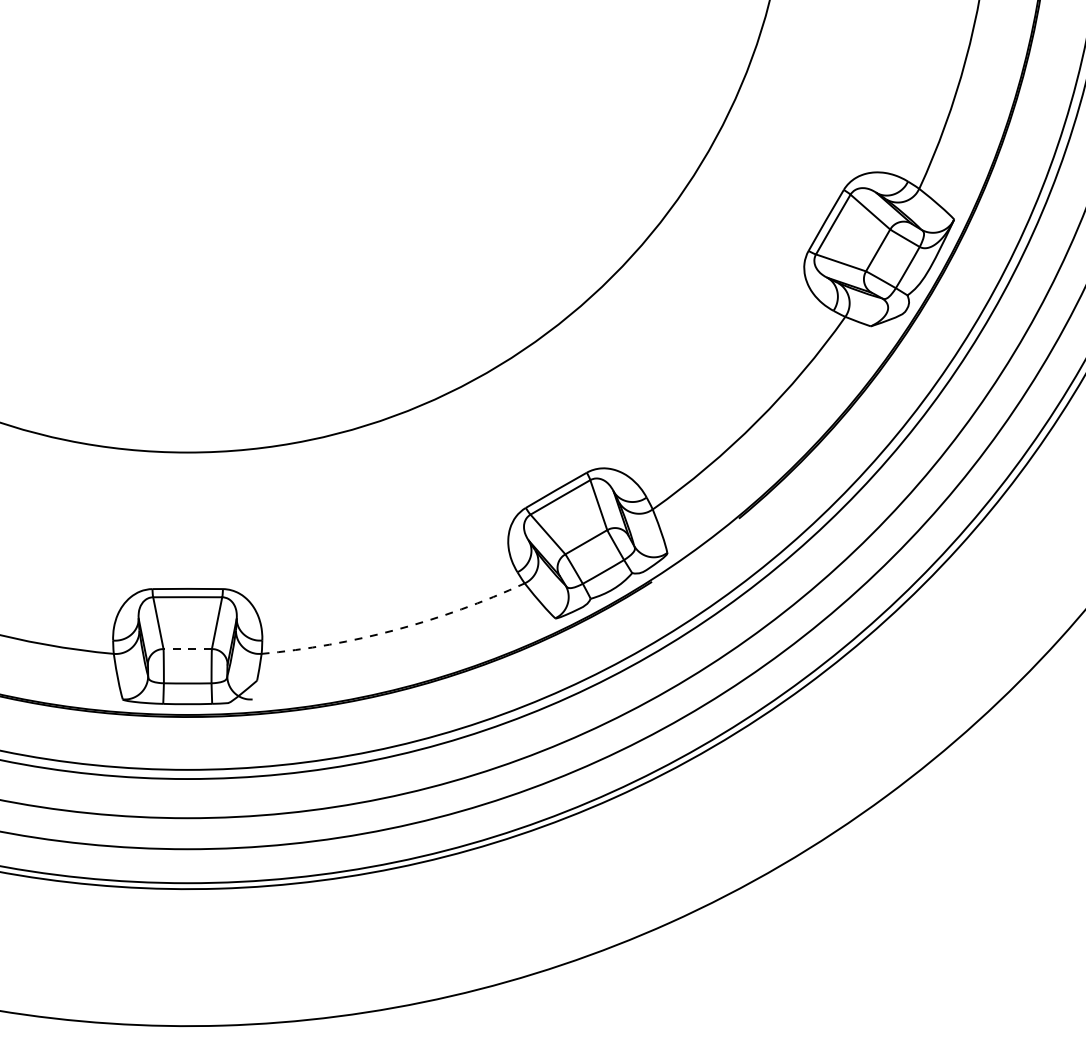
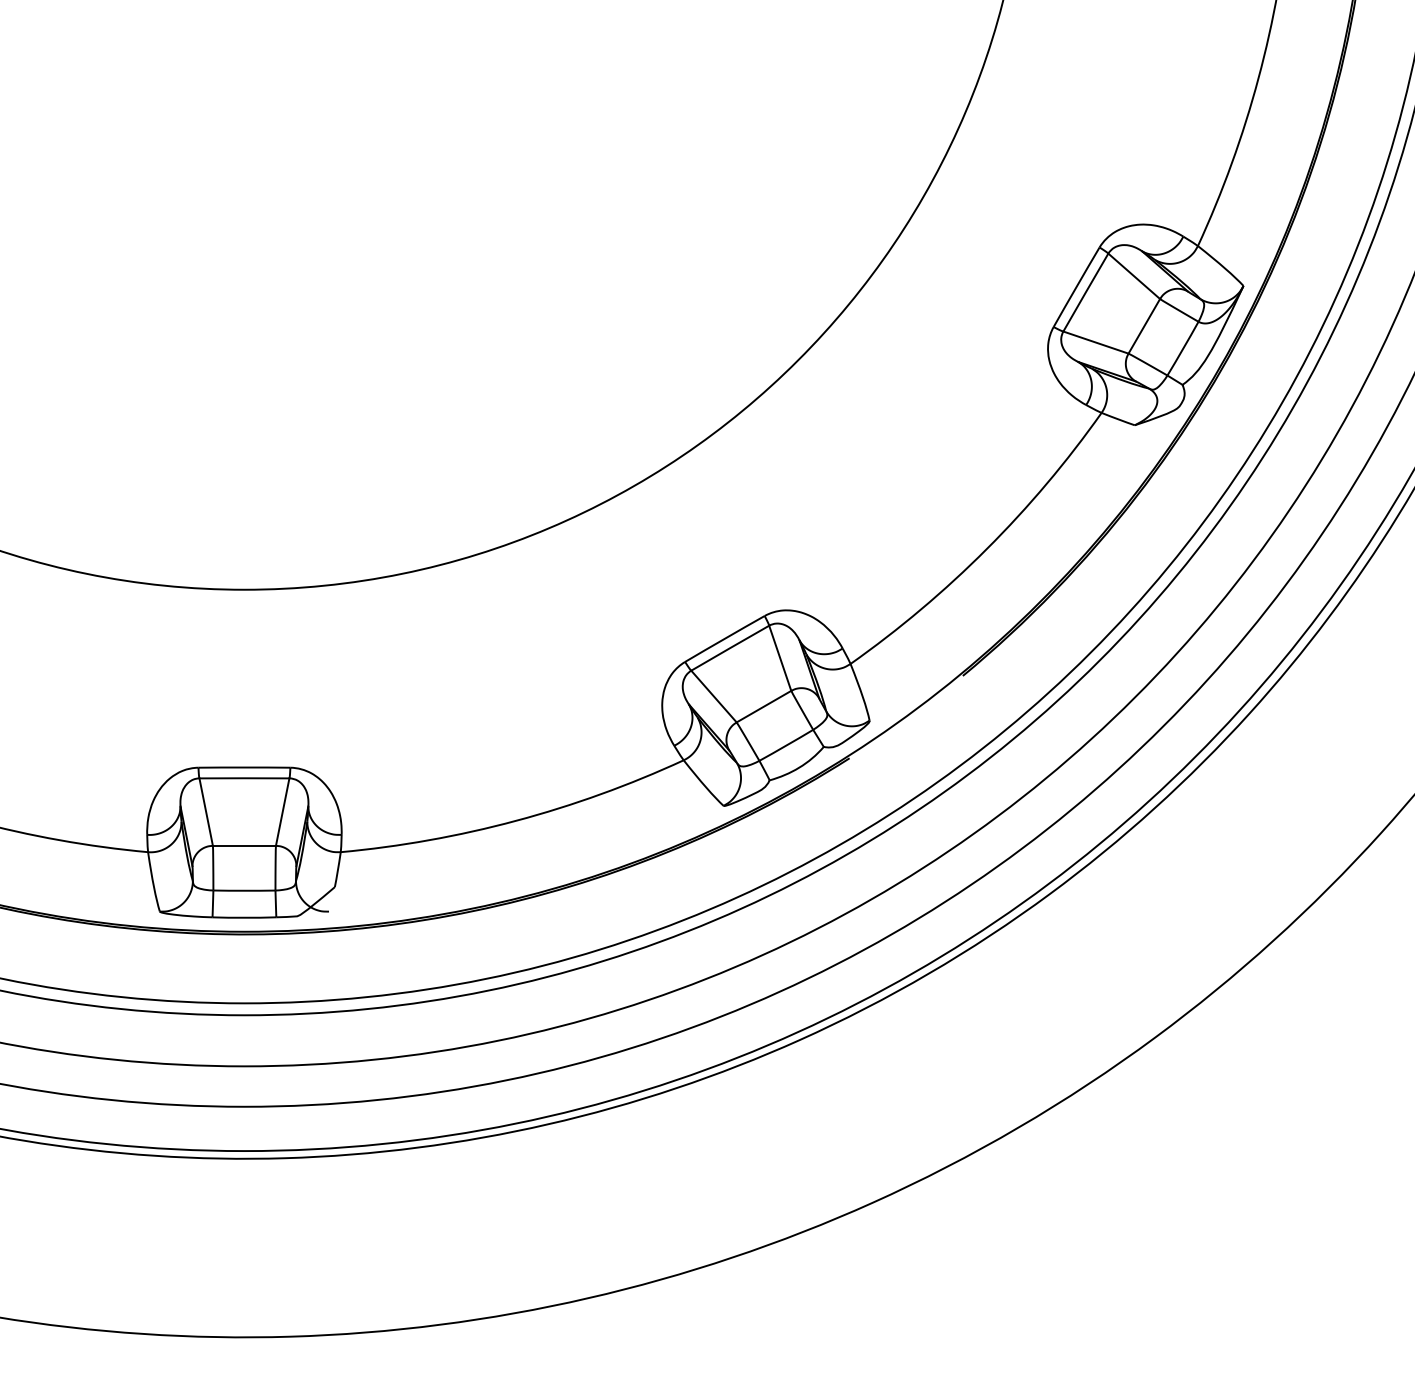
arc: (396, 629) -> (516, 820), dashed -> solid
line: (187, 649) -> (244, 846), dashed -> solid

